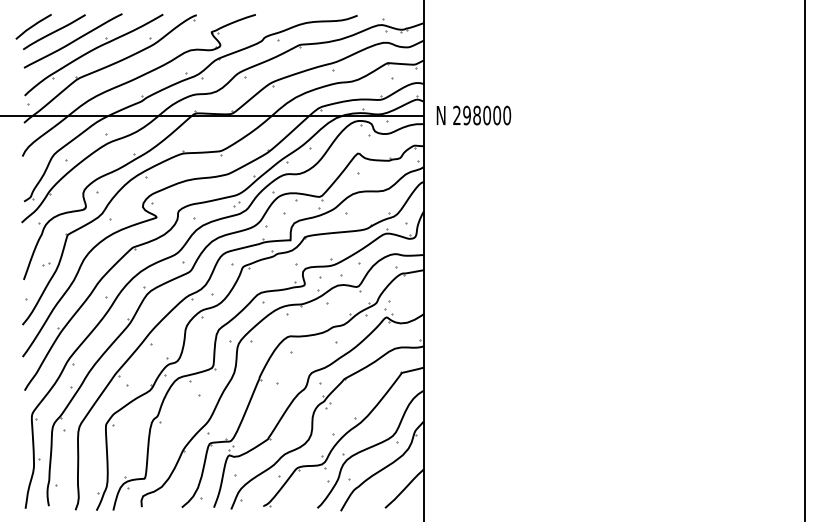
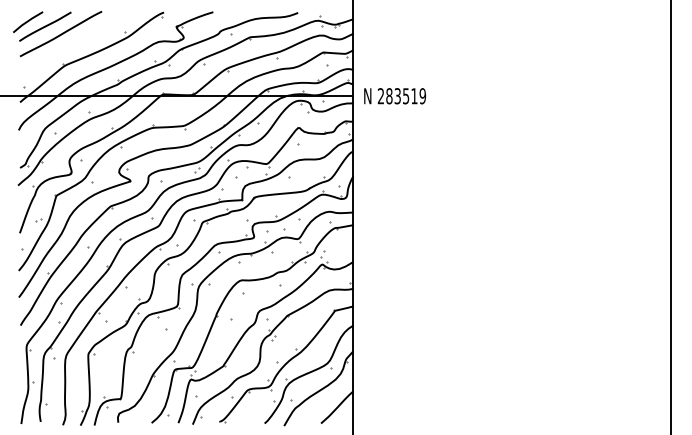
part: (93, 54) -> (77, 45), removed
text: (486, 115) -> (405, 96), 298000 -> 283519

